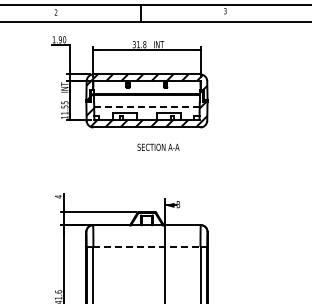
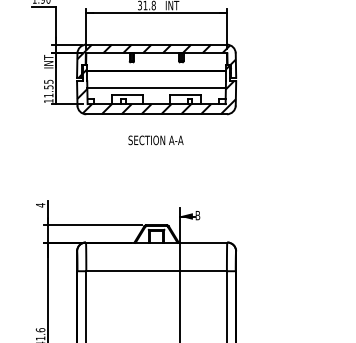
line: (146, 107) -> (156, 88), dashed -> solid
text: (158, 146) -> (156, 139), moved
line: (146, 247) -> (156, 271), dashed -> solid

